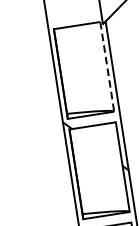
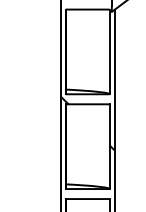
line: (107, 67) -> (109, 52), dashed -> solid

